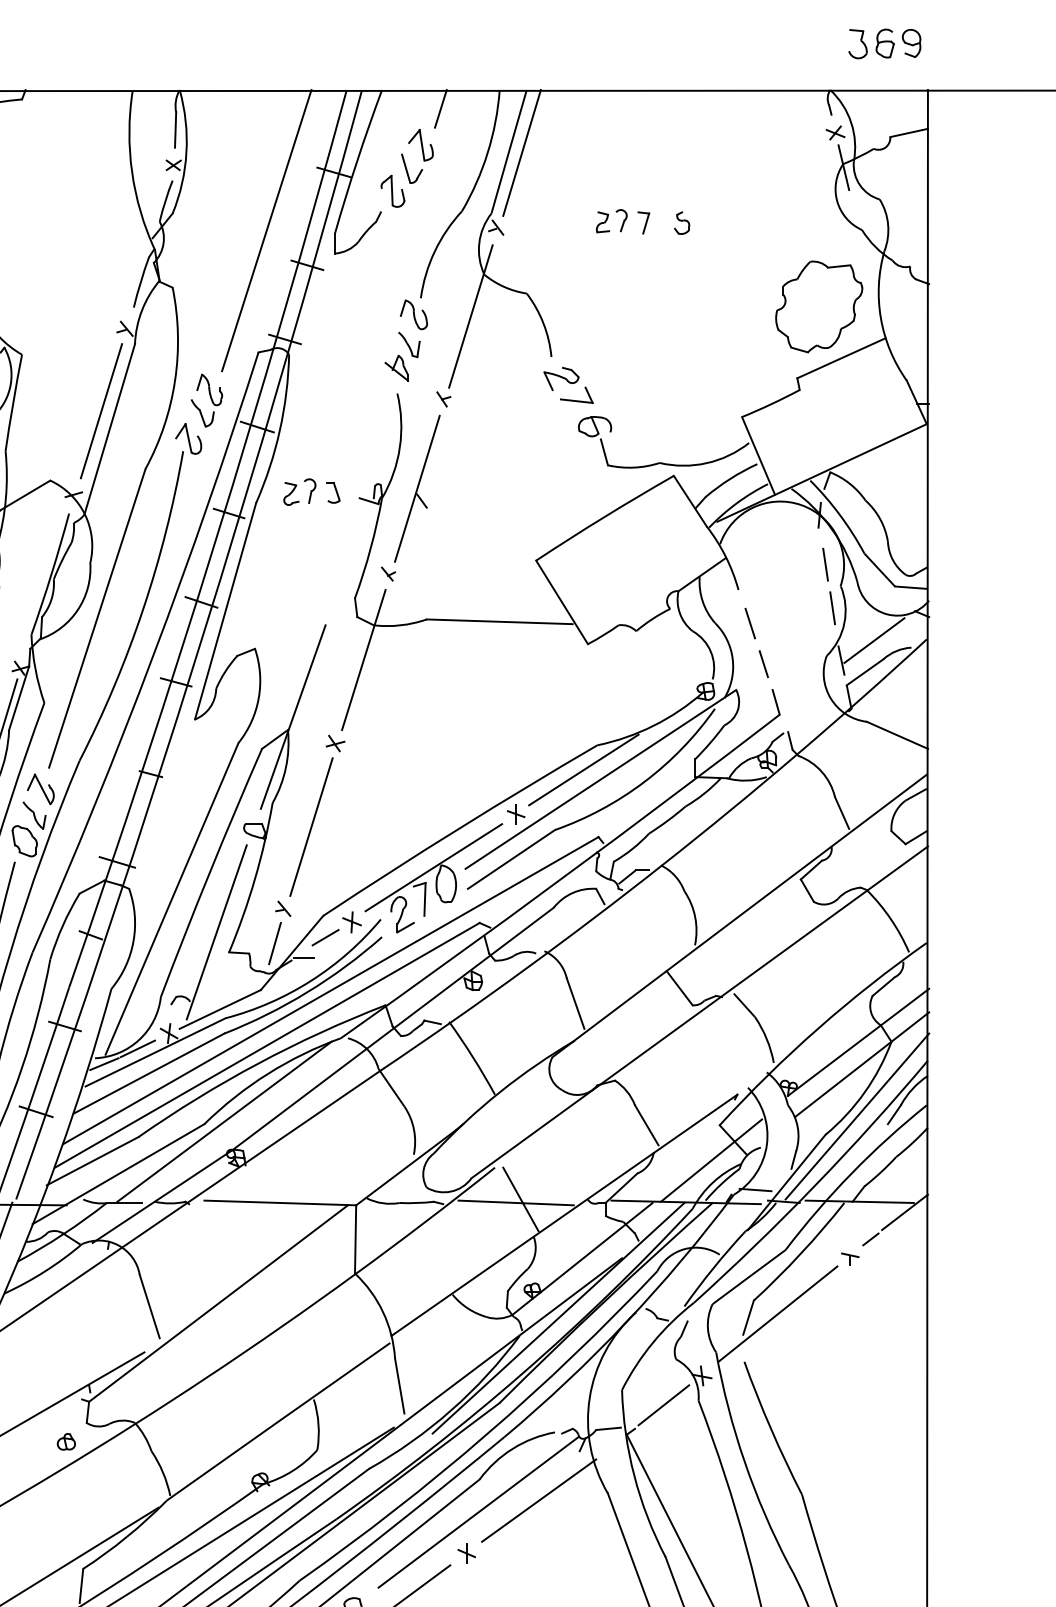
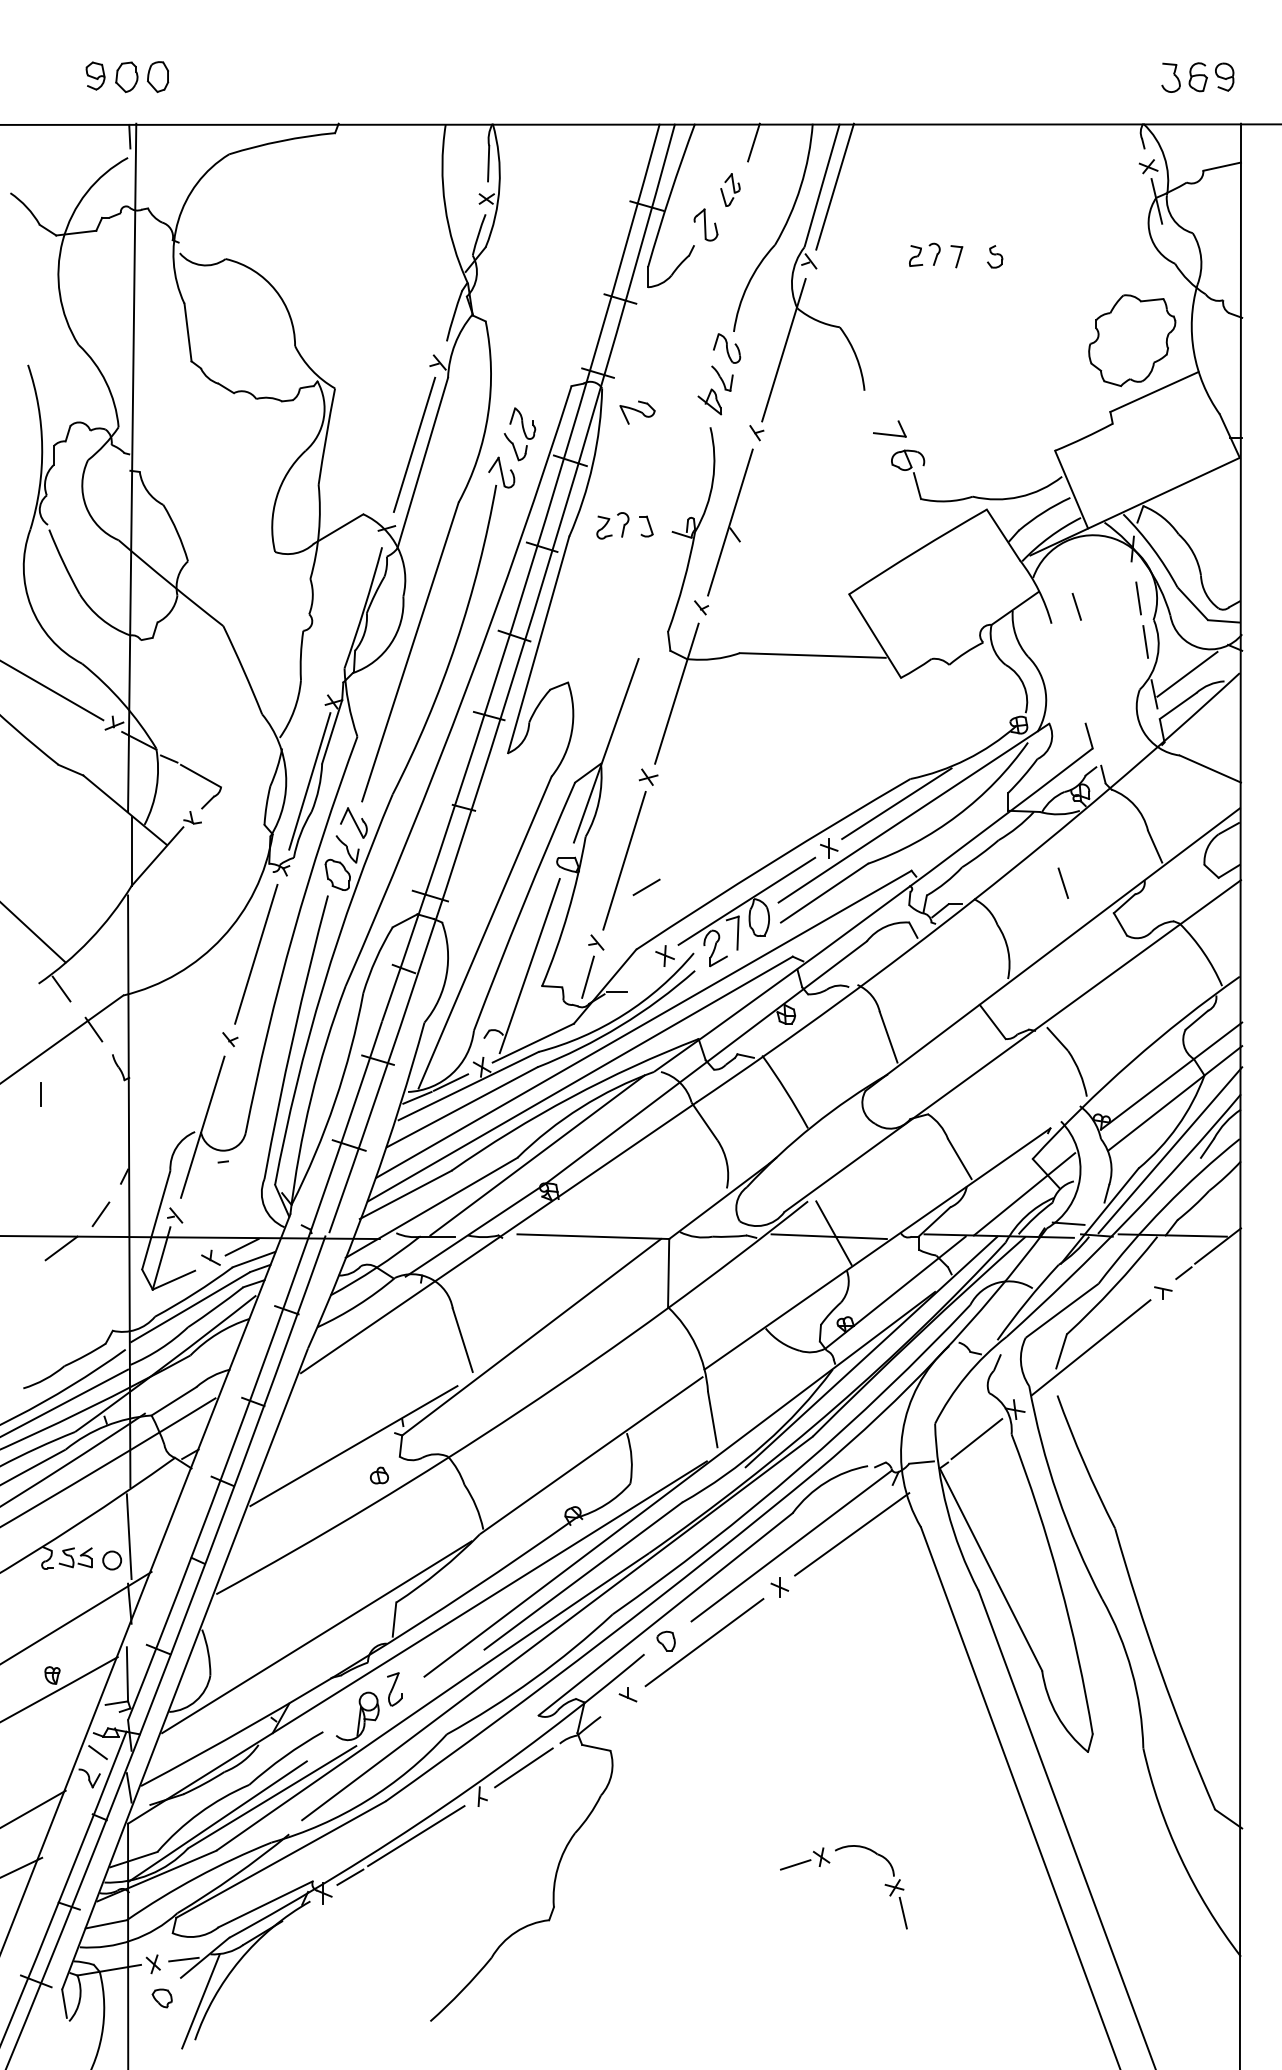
part: (417, 155) -> (730, 189), size x0.6
line: (266, 229) -> (579, 263), removed
part: (561, 378) -> (637, 412), moved
line: (749, 622) -> (1062, 882), moved
line: (763, 663) -> (1076, 606), moved
line: (325, 937) -> (646, 887), moved

